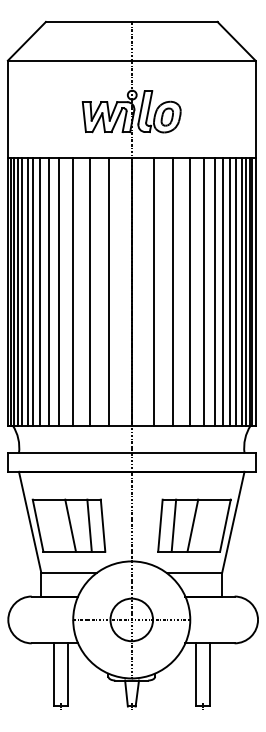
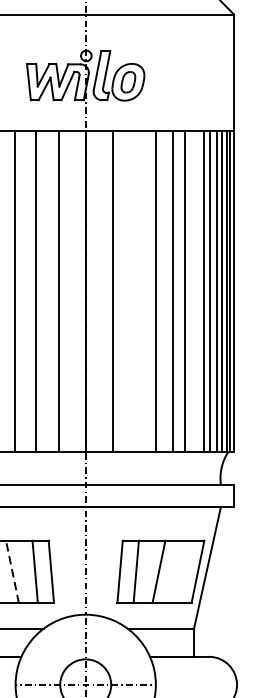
line: (173, 291) -> (135, 291), removed
line: (223, 291) -> (195, 291), removed
line: (70, 525) -> (12, 571), solid -> dashed

